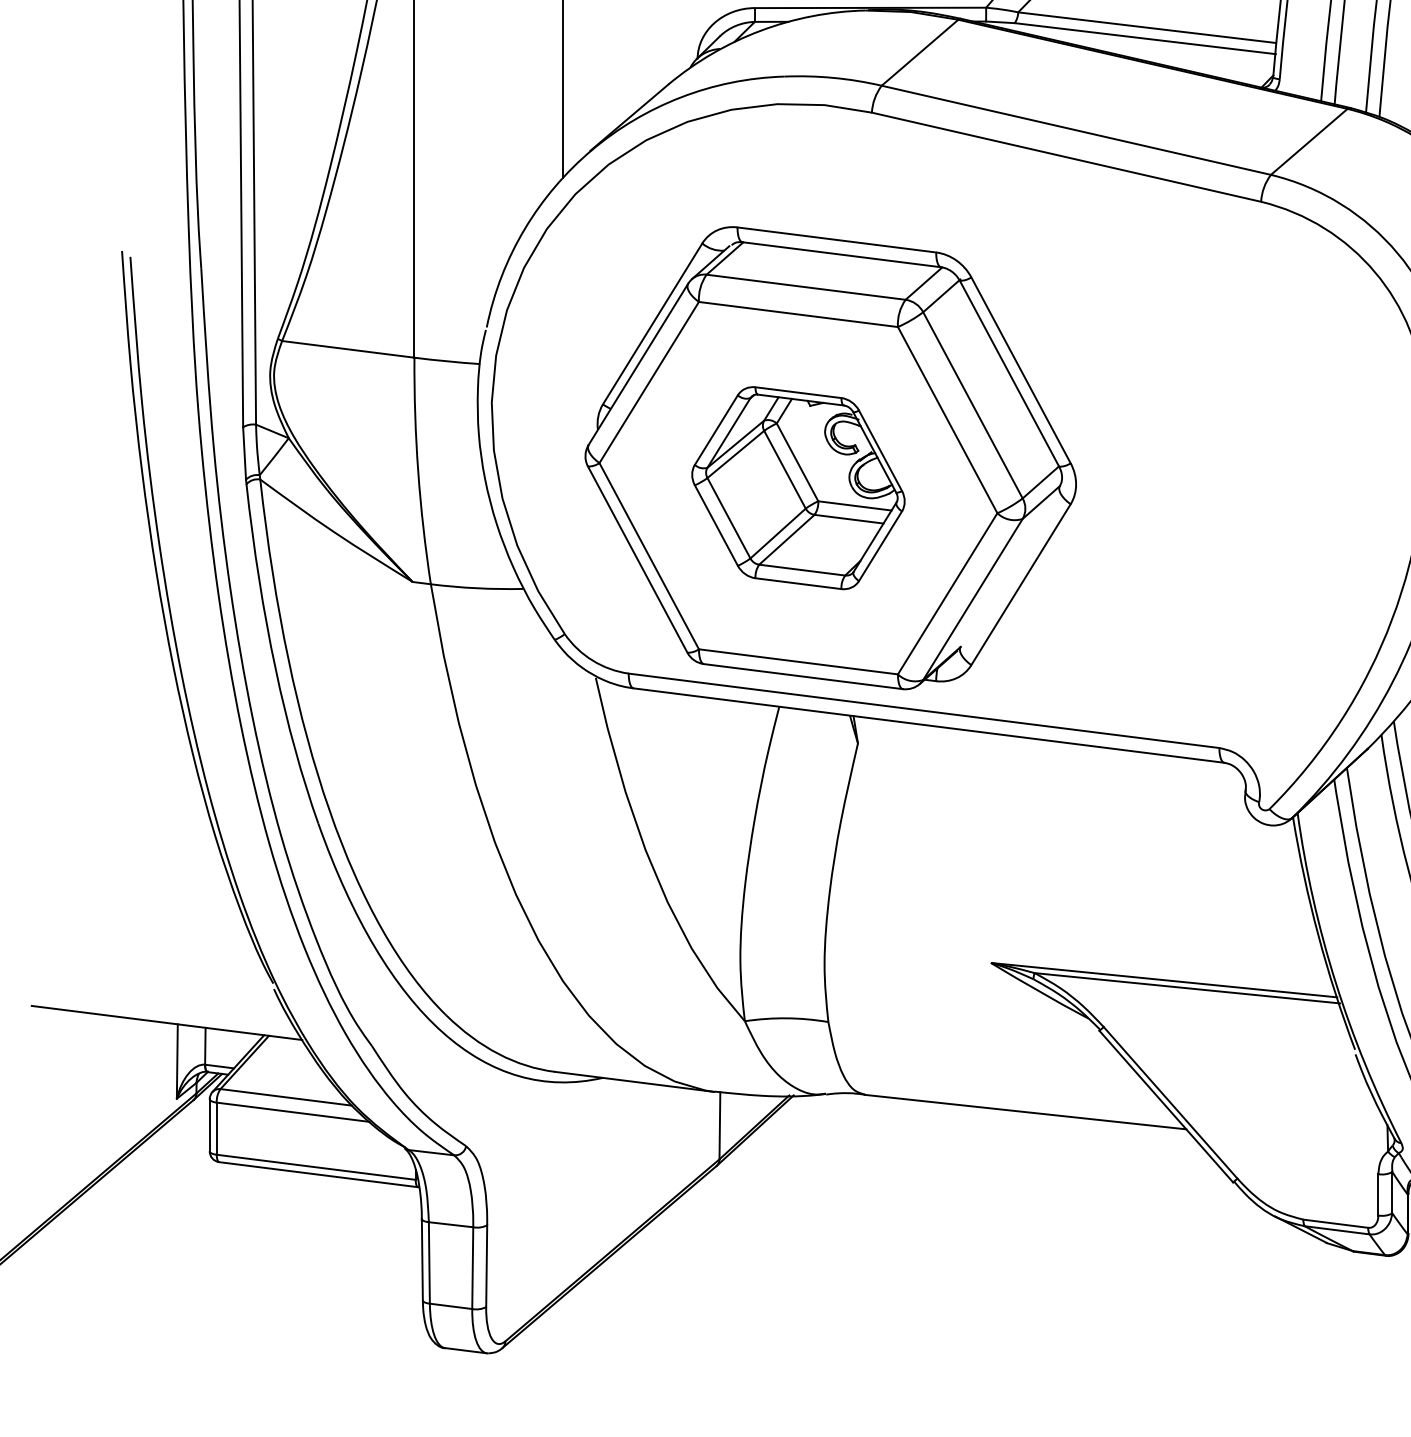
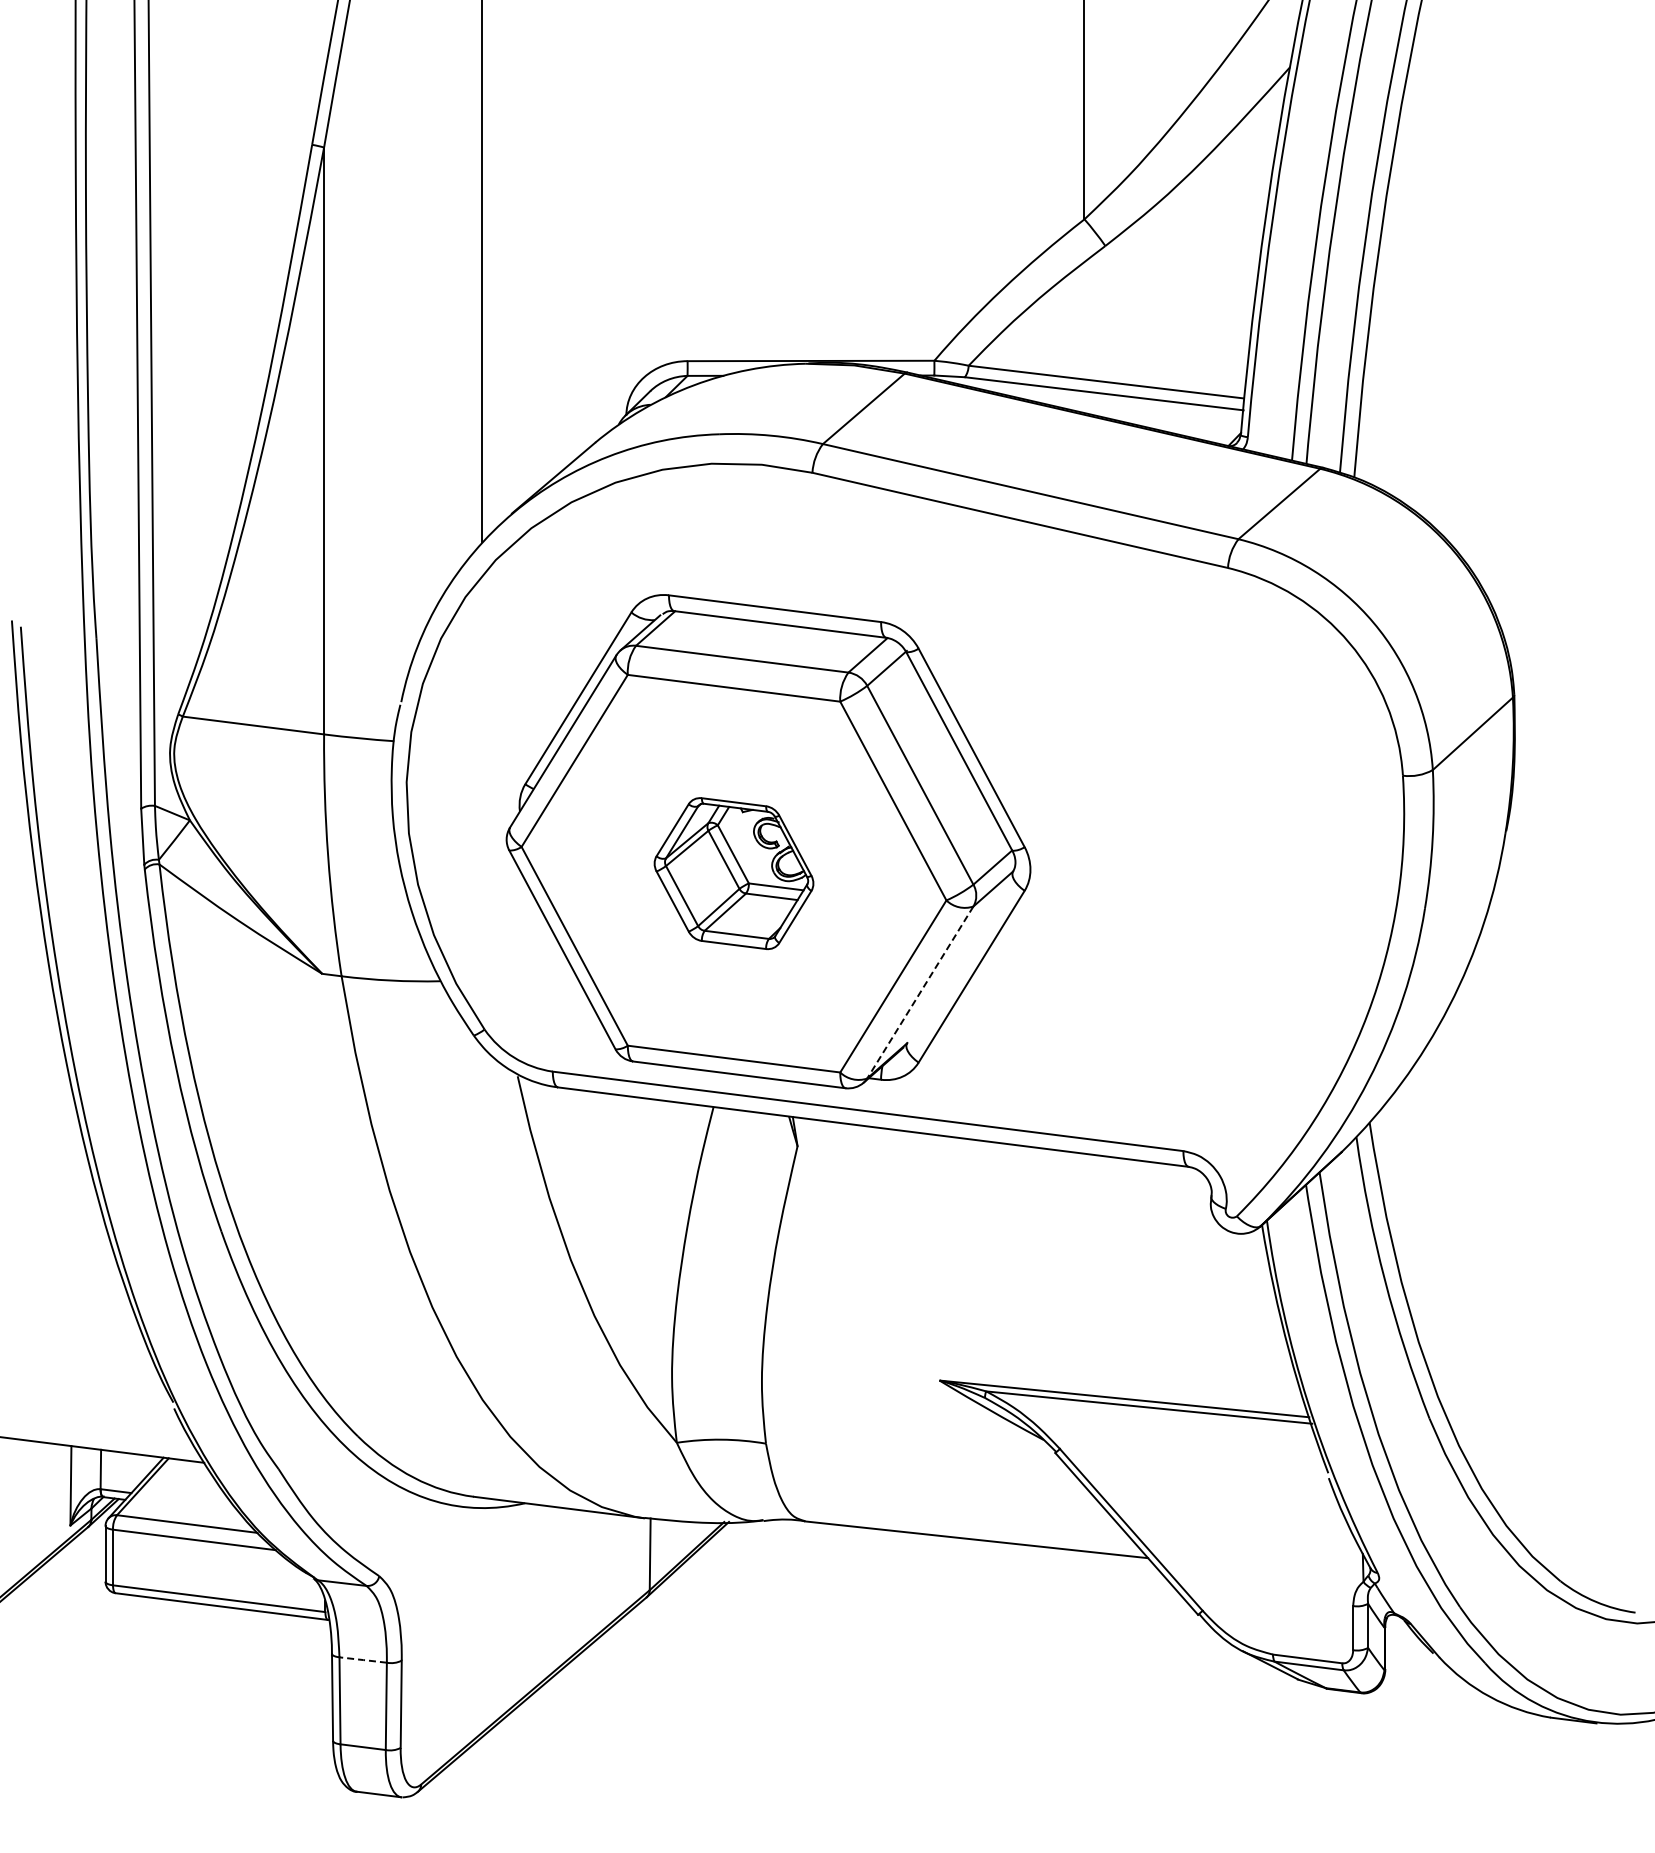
part: (797, 487) -> (733, 873), size x0.7
line: (973, 599) -> (920, 992), solid -> dashed
line: (451, 1225) -> (363, 1660), solid -> dashed

